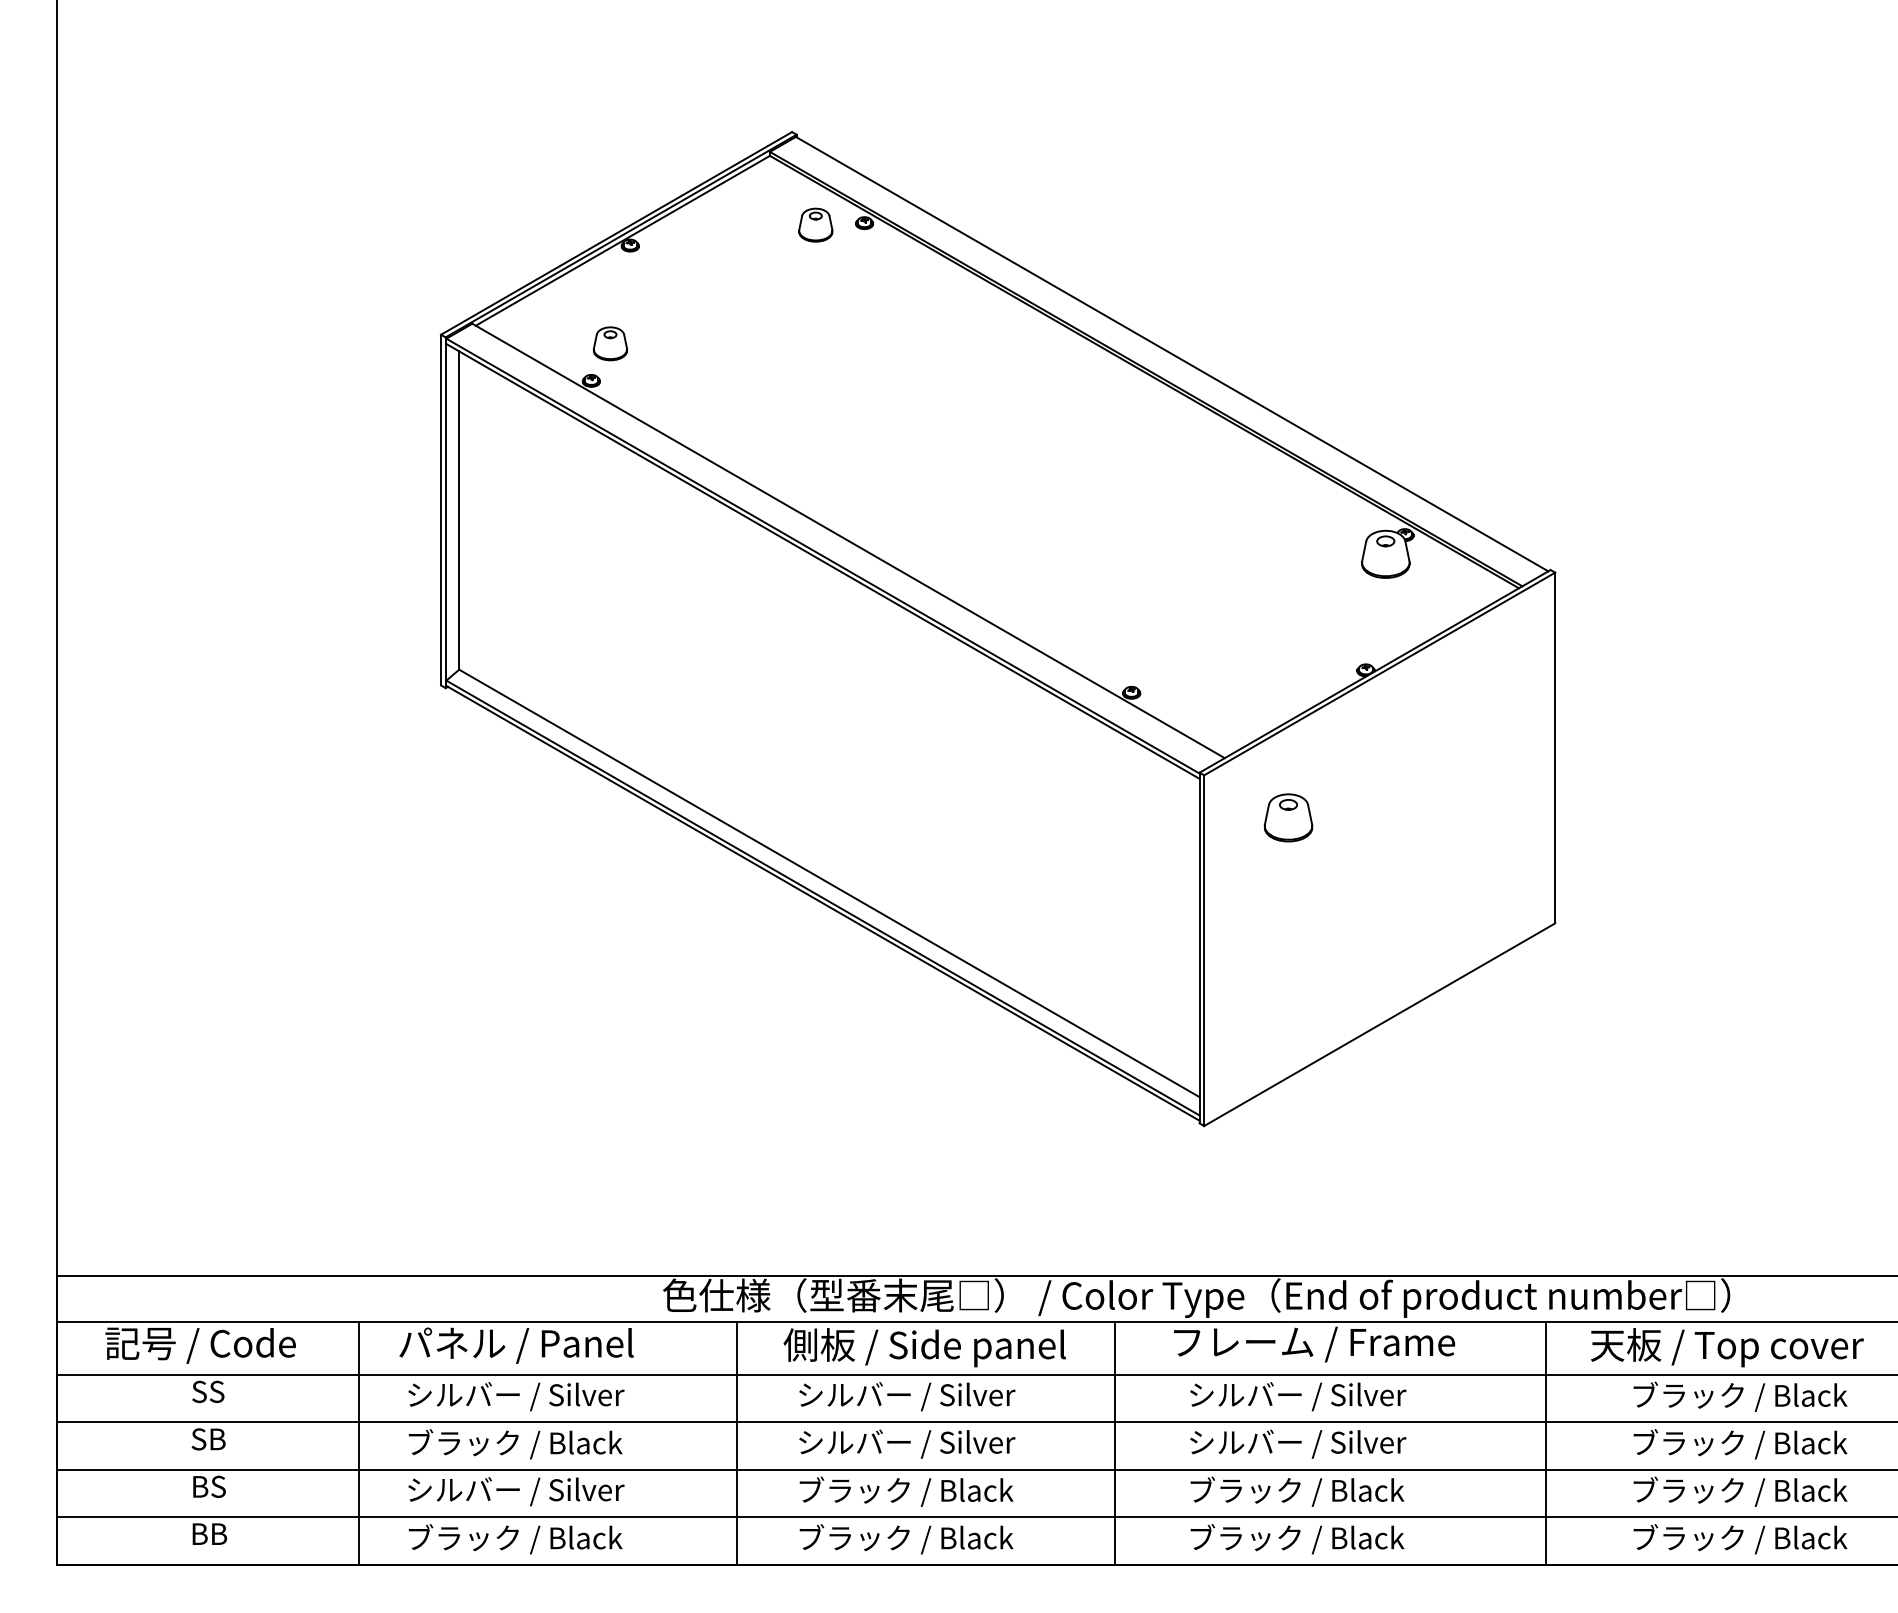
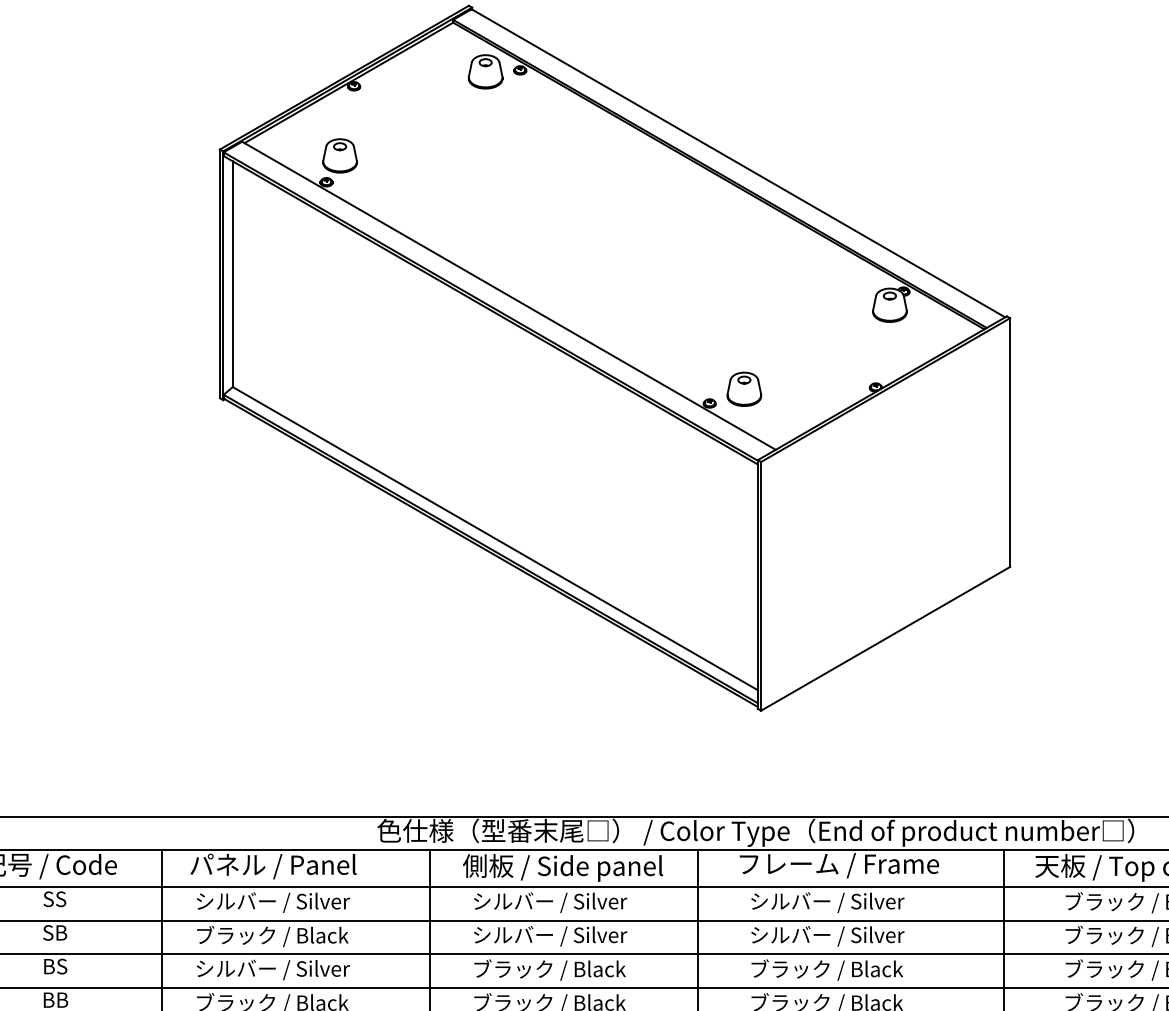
part: (815, 224) -> (485, 71), size x1.43
part: (610, 343) -> (340, 155), size x1.43
part: (1288, 817) -> (744, 389), moved

